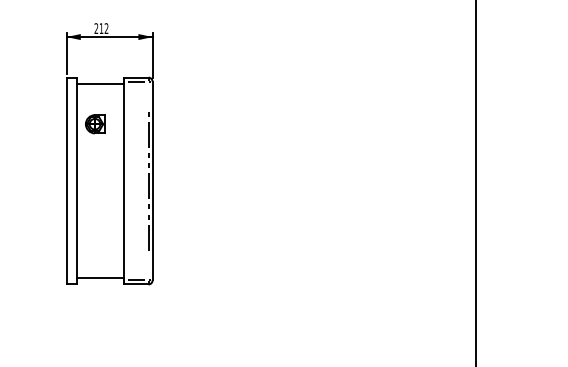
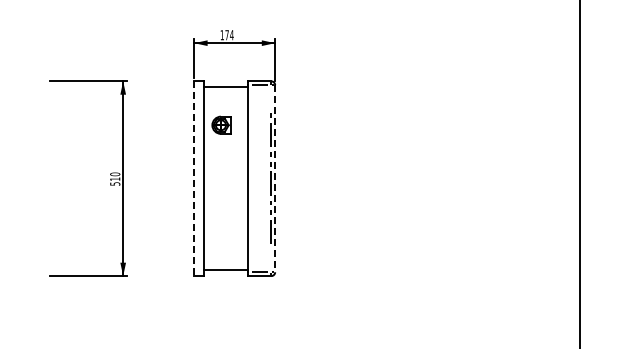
text: (100, 28) -> (226, 35), 212 -> 174
line: (152, 180) -> (275, 178), solid -> dashed
line: (66, 181) -> (194, 179), solid -> dashed

